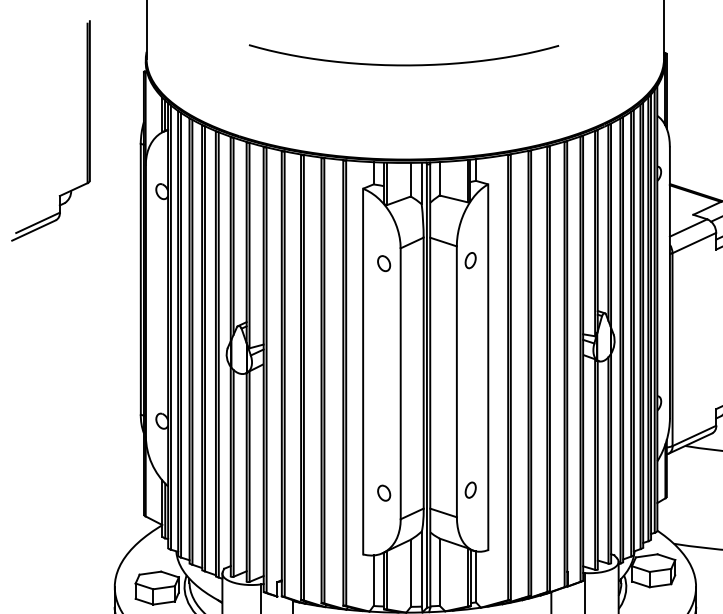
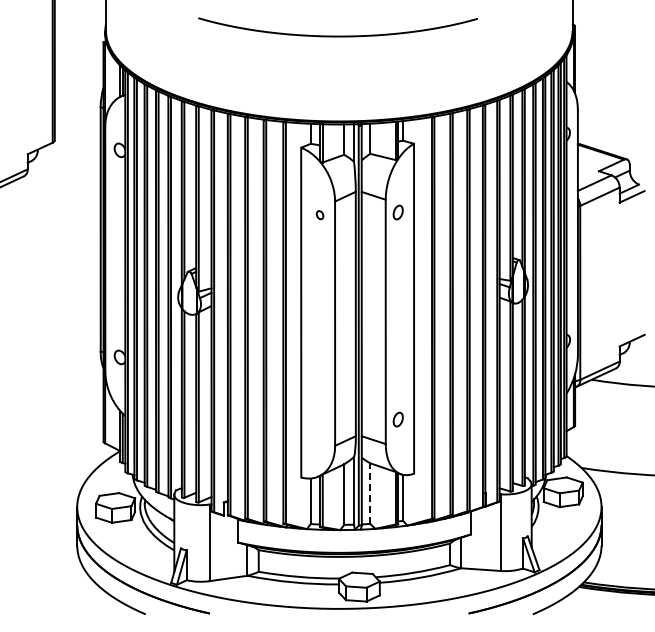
part: (383, 262) -> (319, 214), size x0.6
part: (383, 493) -> (319, 422), removed
line: (439, 572) -> (370, 493), solid -> dashed

